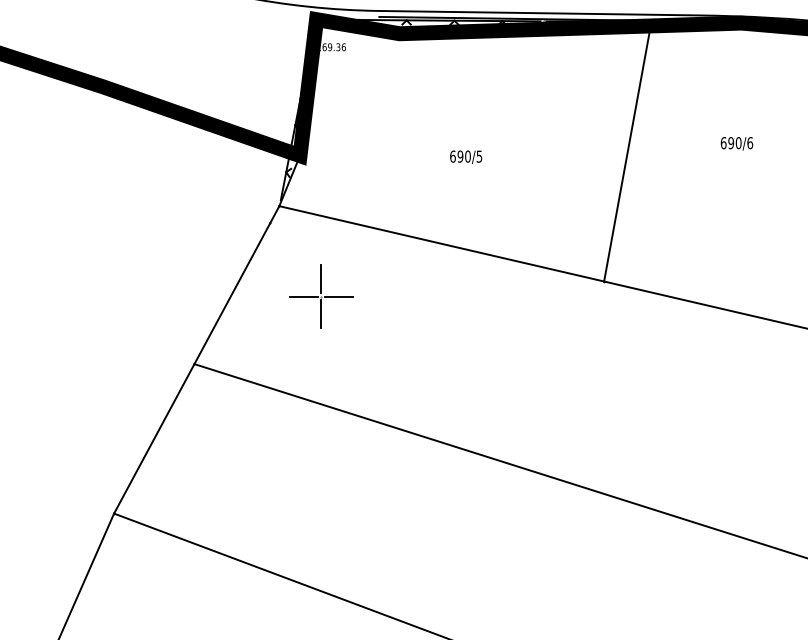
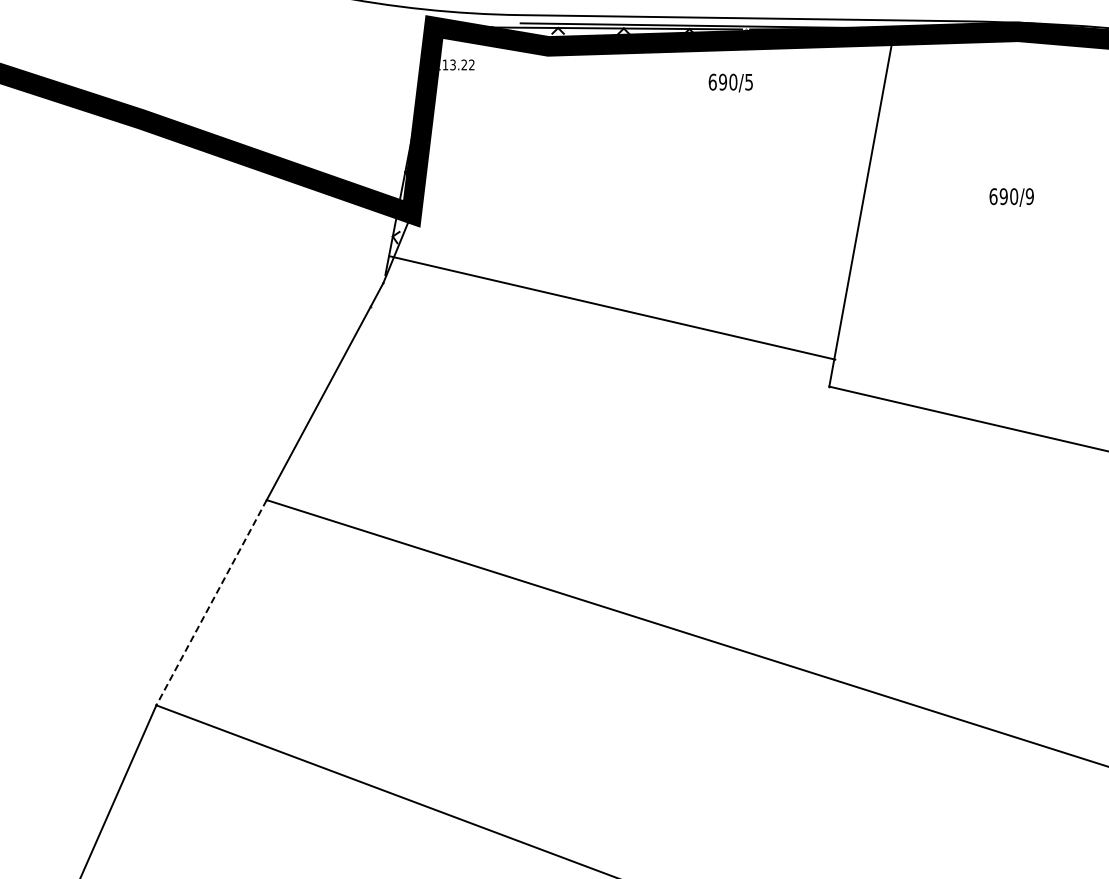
text: (334, 46) -> (458, 64), 169.36 -> 113.22
text: (749, 143) -> (1029, 196), 690/6 -> 690/9
text: (465, 156) -> (730, 82), moved
line: (441, 243) -> (612, 307), moved
part: (320, 296) -> (440, 407), removed
line: (154, 438) -> (211, 602), solid -> dashed

